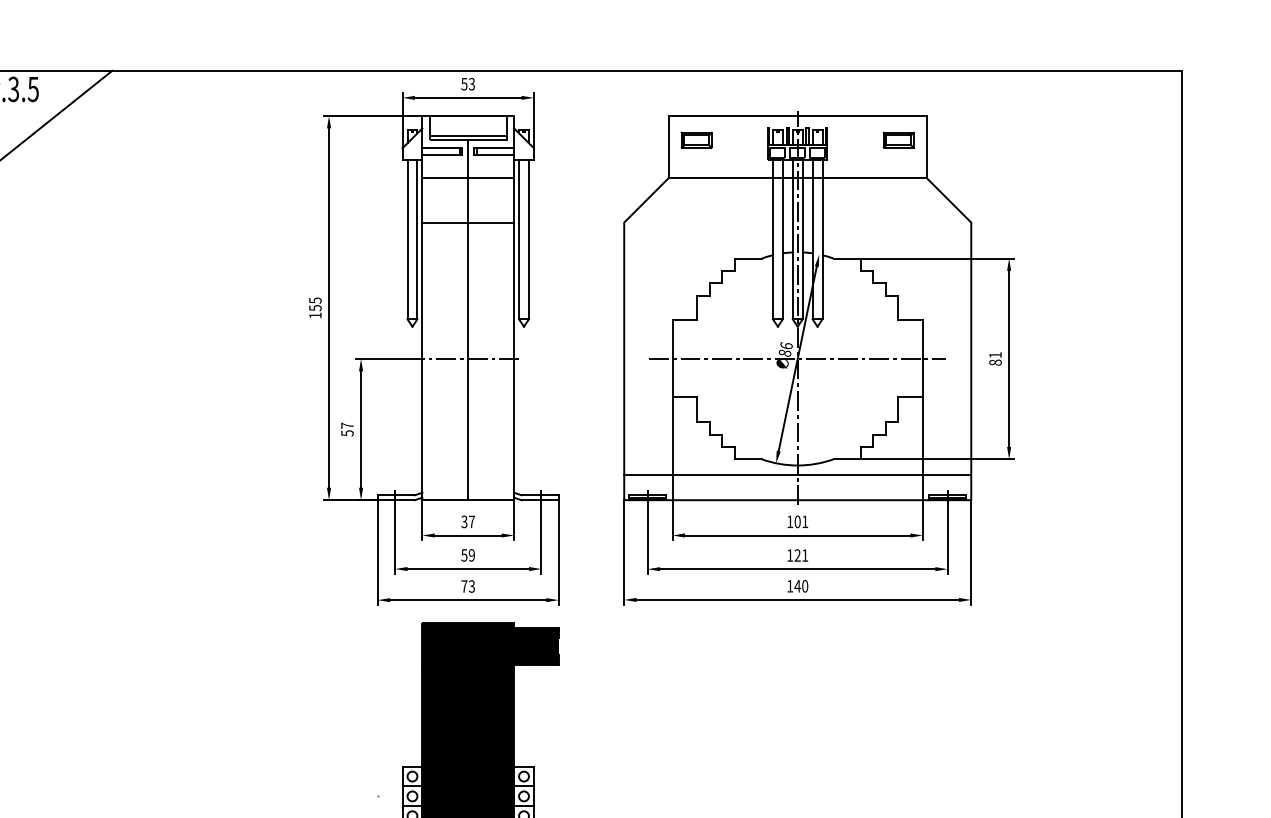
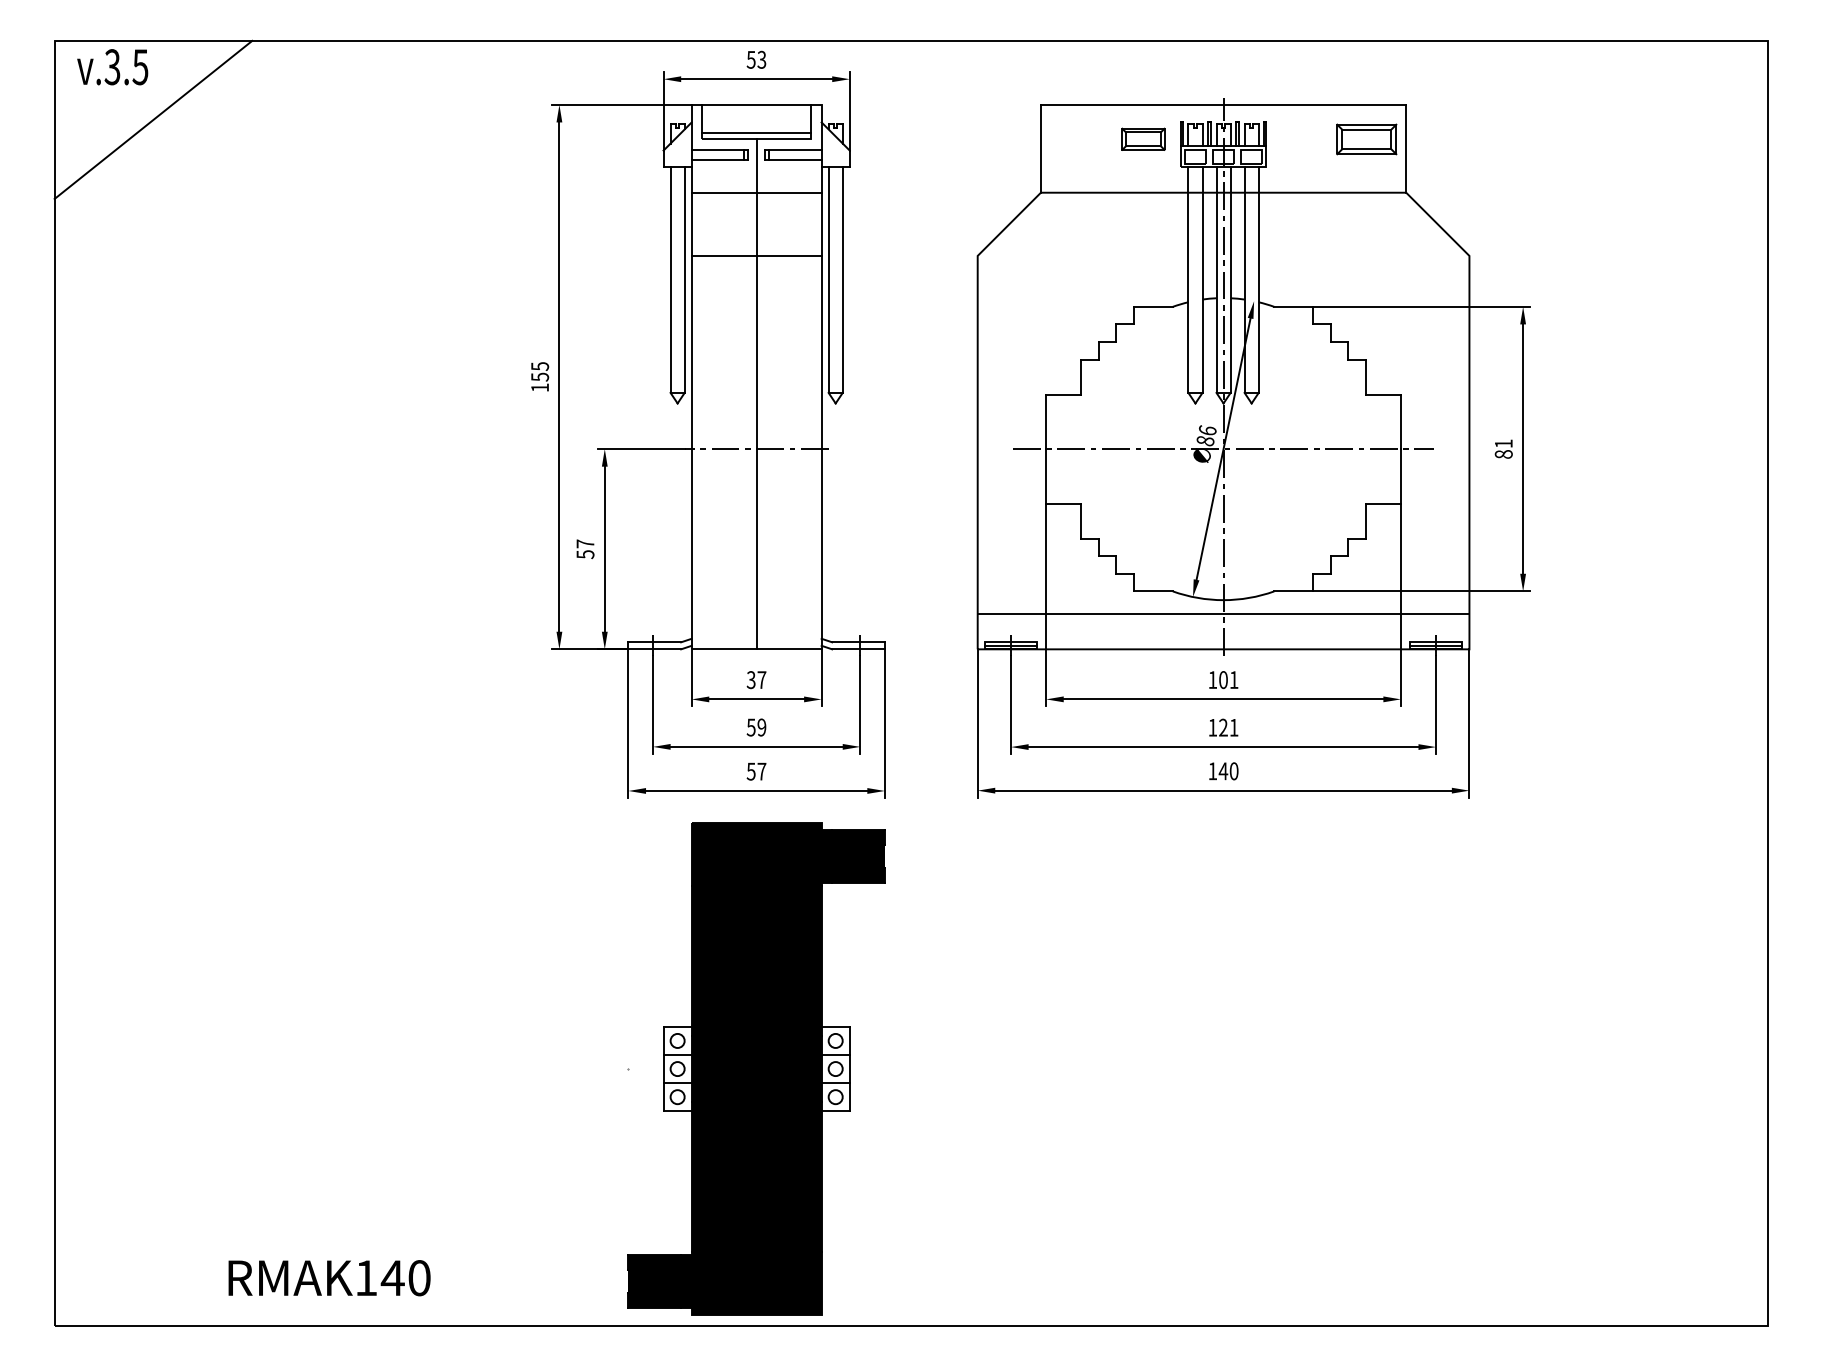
part: (696, 139) -> (1143, 138), moved
part: (898, 139) -> (1366, 138), size x1.4
text: (468, 586) -> (756, 771), 73 -> 57

